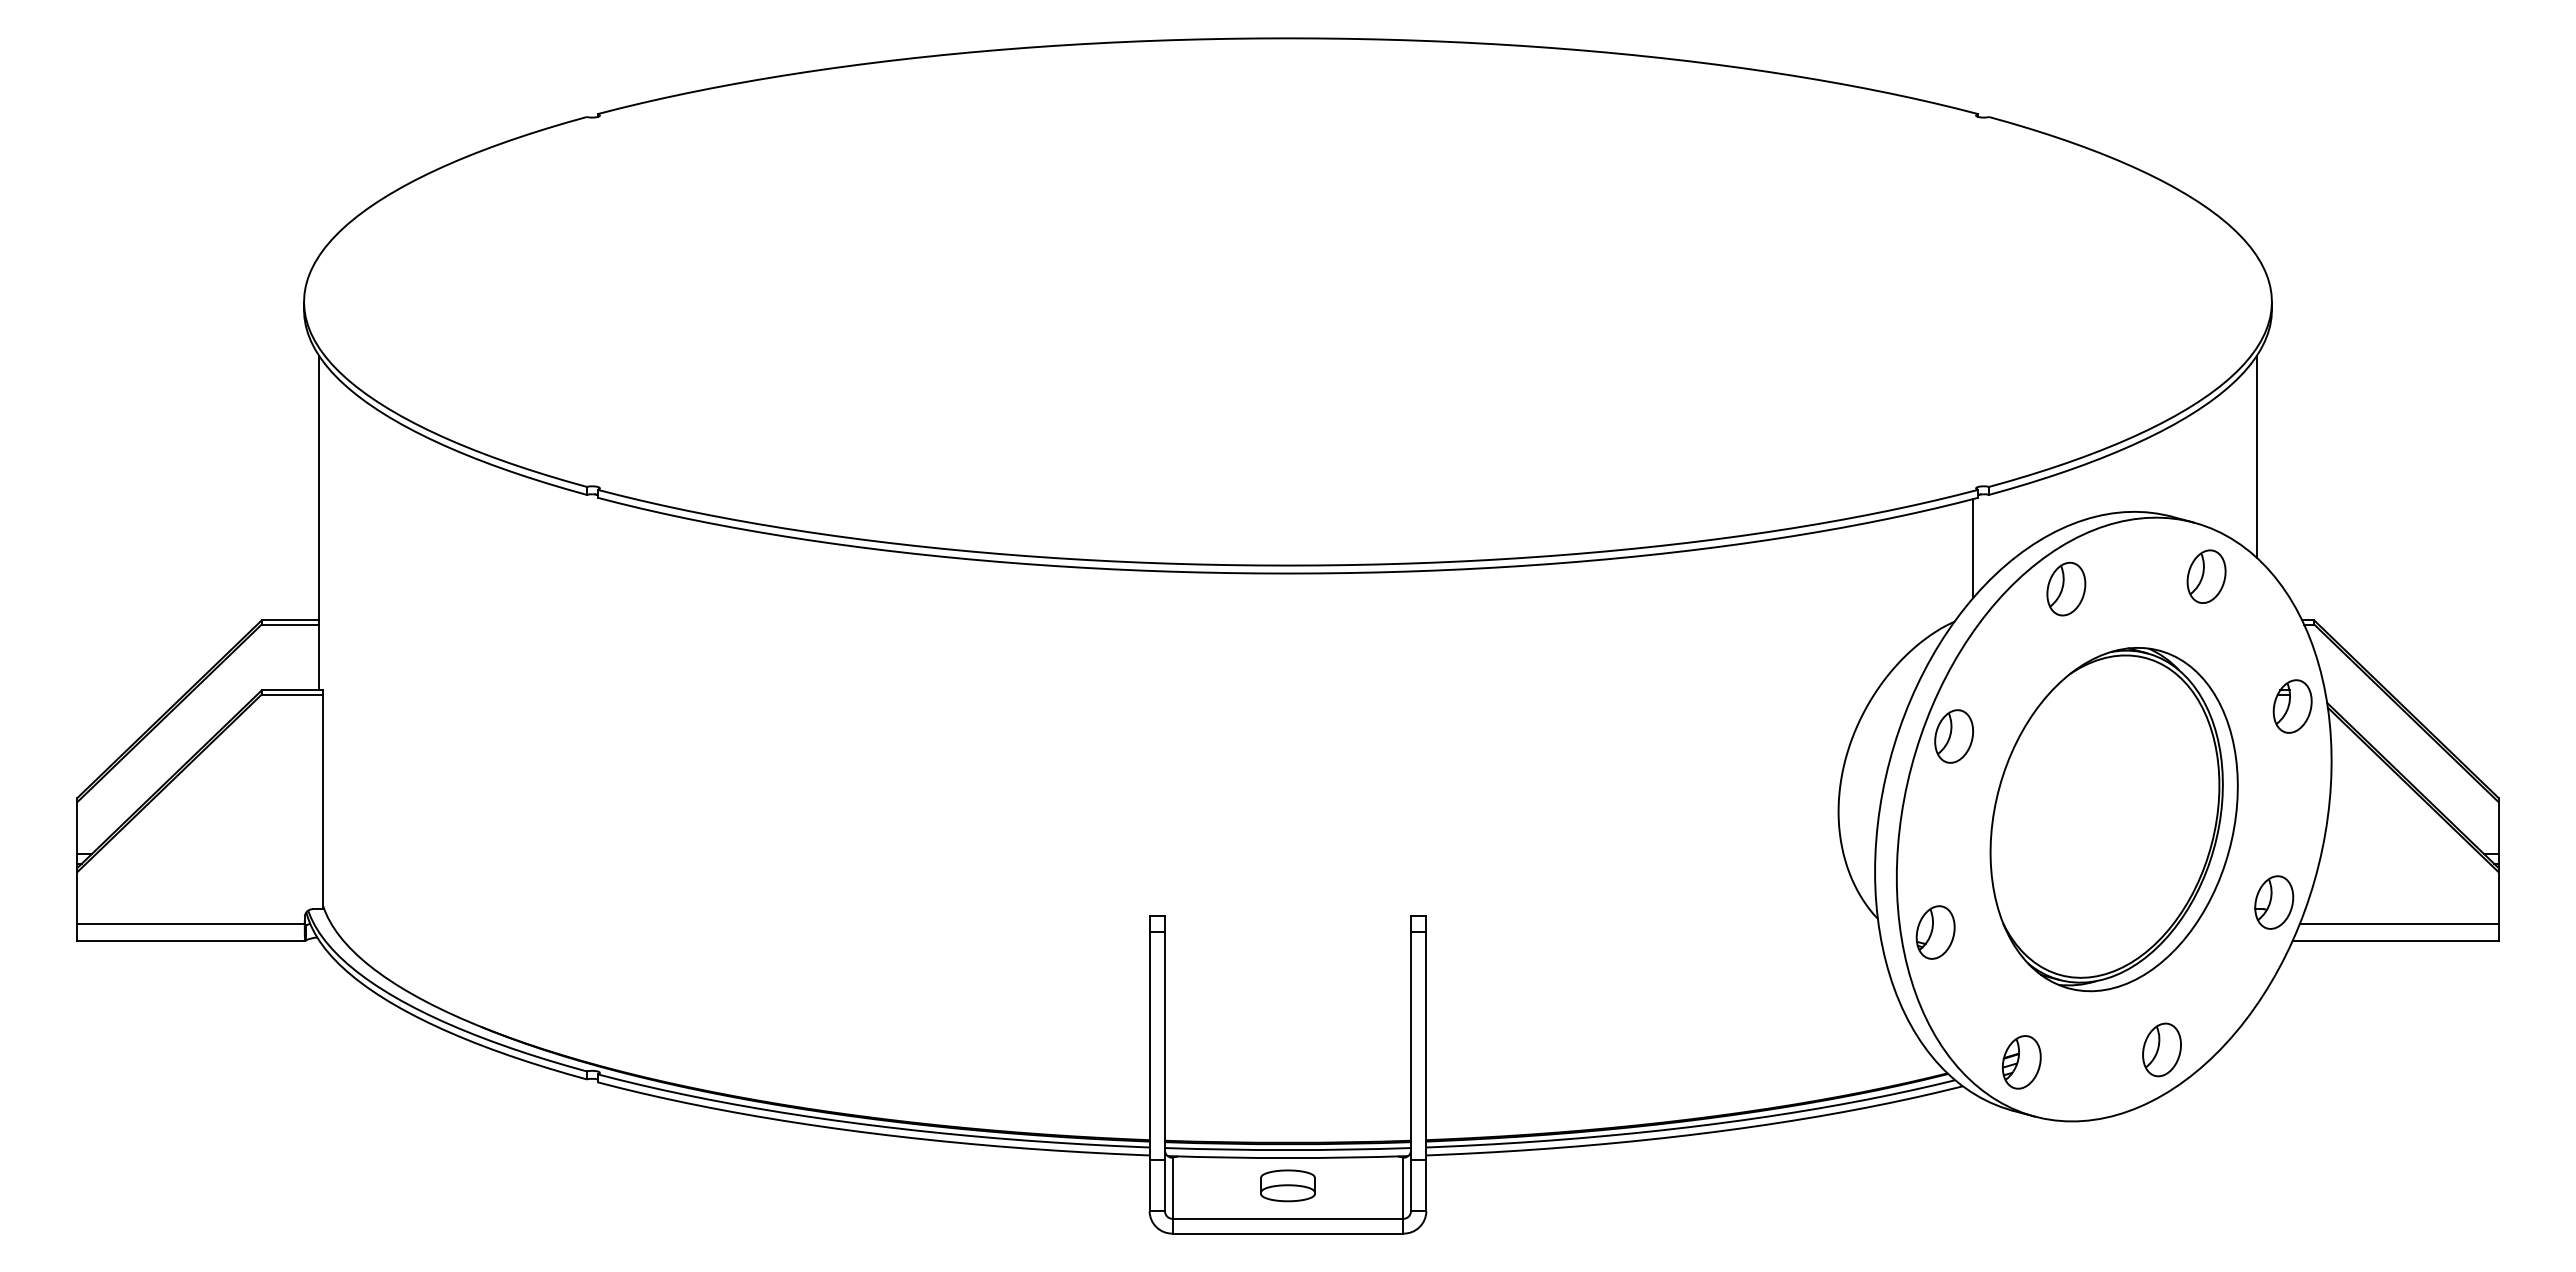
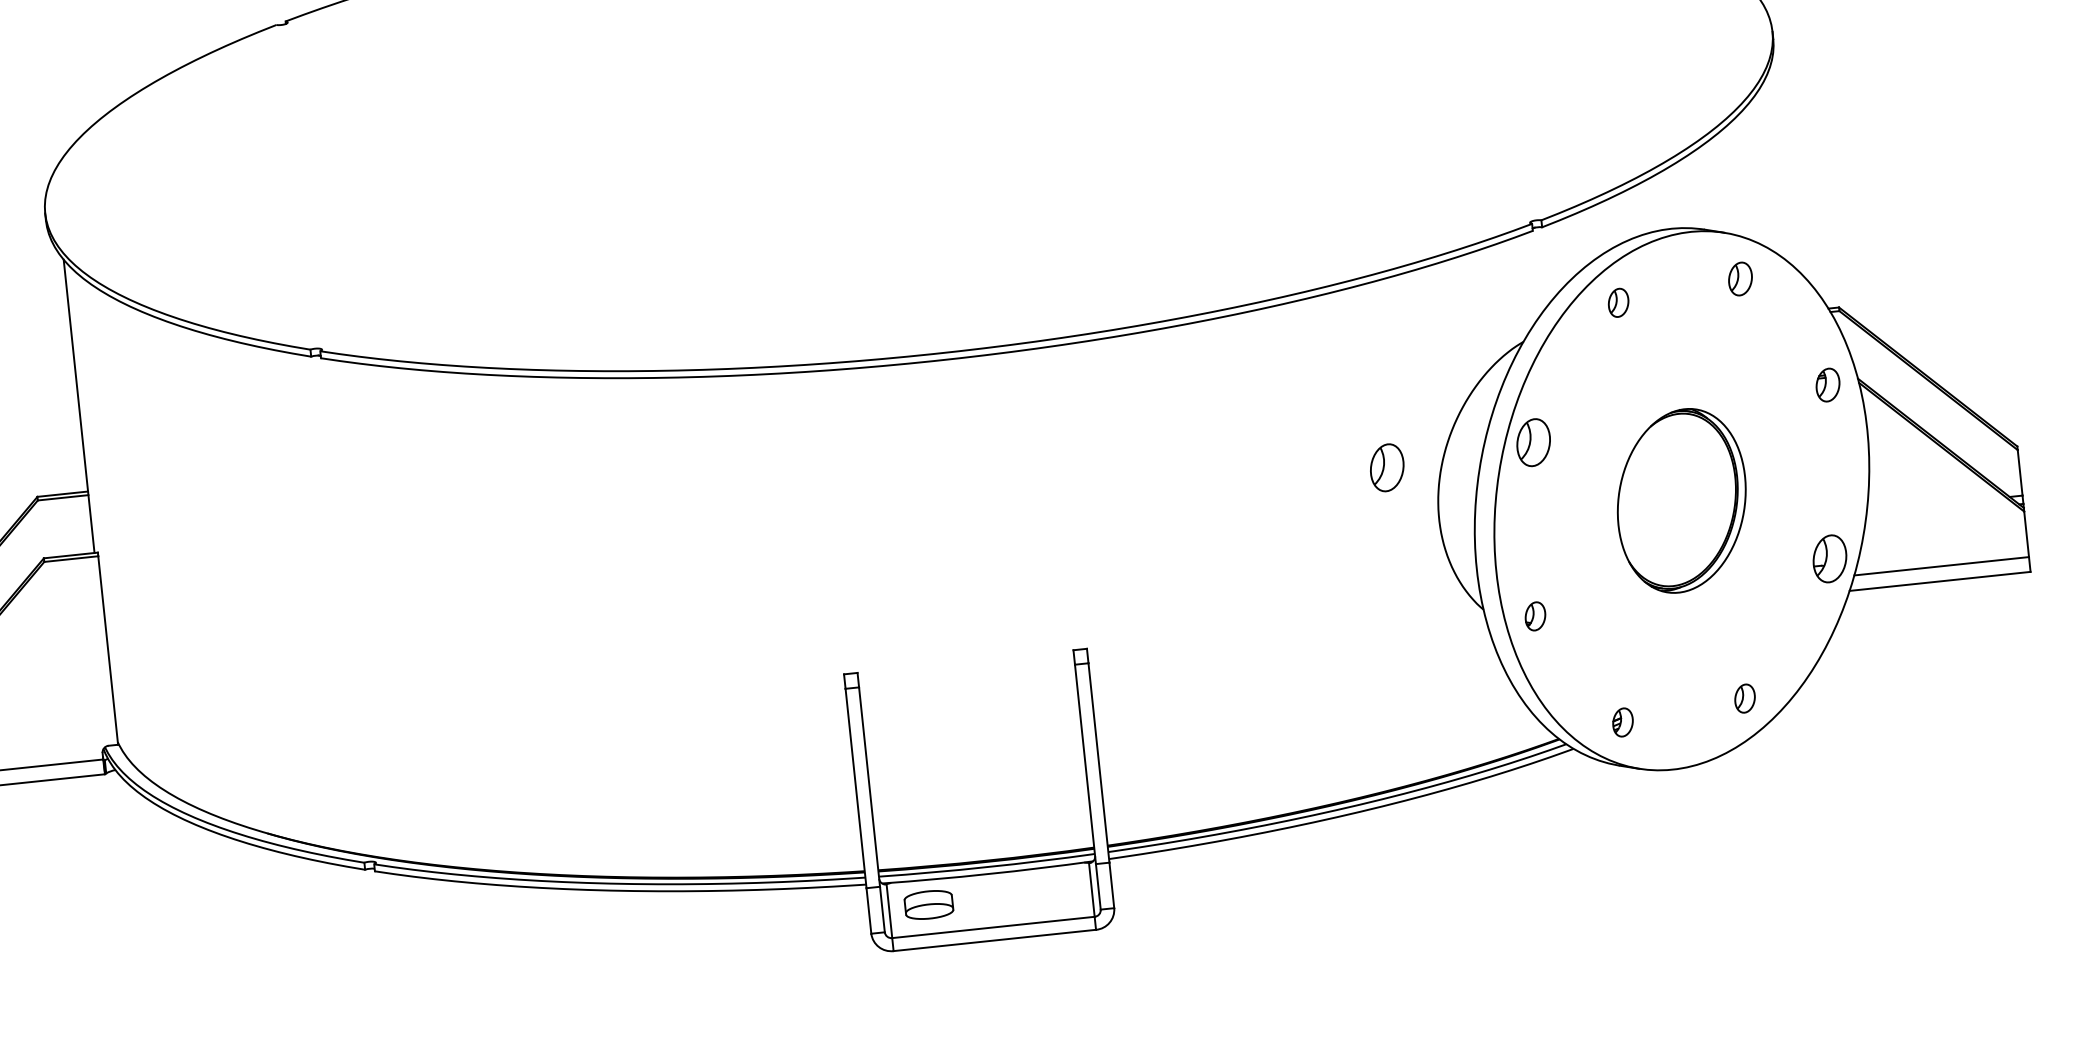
line: (2256, 456) -> (1773, 168), removed
line: (1972, 548) -> (1532, 275), removed
part: (2206, 576) -> (1740, 278), size x0.7
part: (2066, 588) -> (1618, 302), size x0.6
part: (2292, 706) -> (1827, 385), size x0.7
part: (1786, 747) -> (1387, 467), added
part: (2113, 819) -> (1681, 500), size x0.6
part: (1935, 932) -> (1535, 616), size x0.6
part: (2161, 1049) -> (1744, 698), size x0.6
part: (2021, 1062) -> (1622, 722), size x0.6
part: (1287, 1185) -> (928, 904), moved

